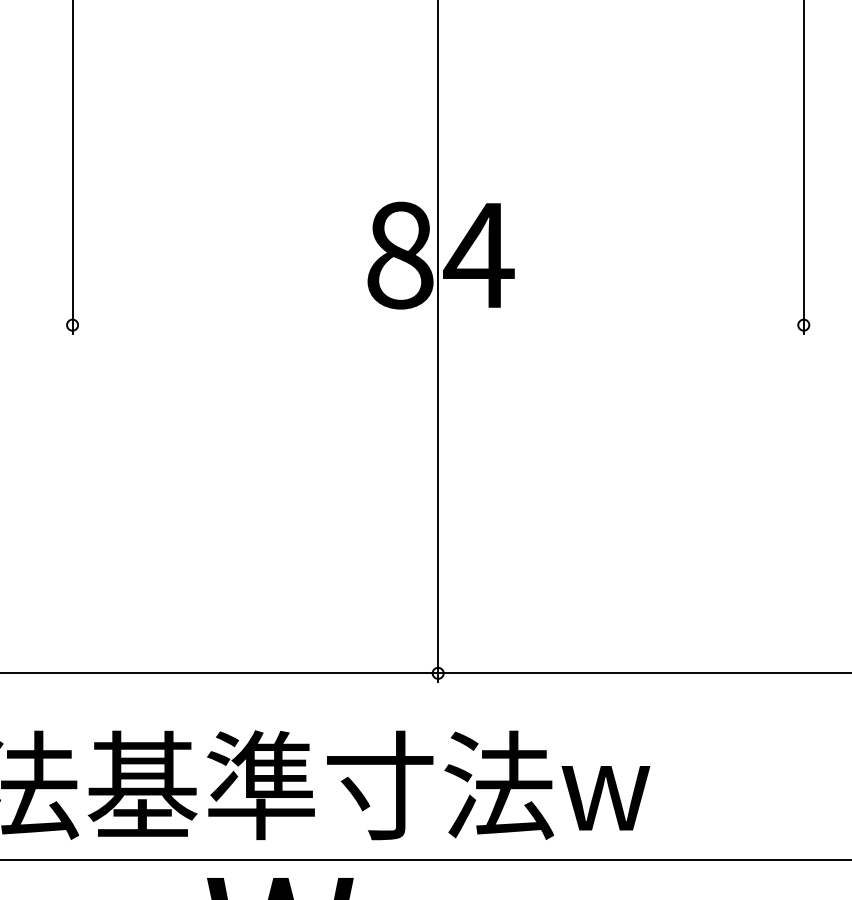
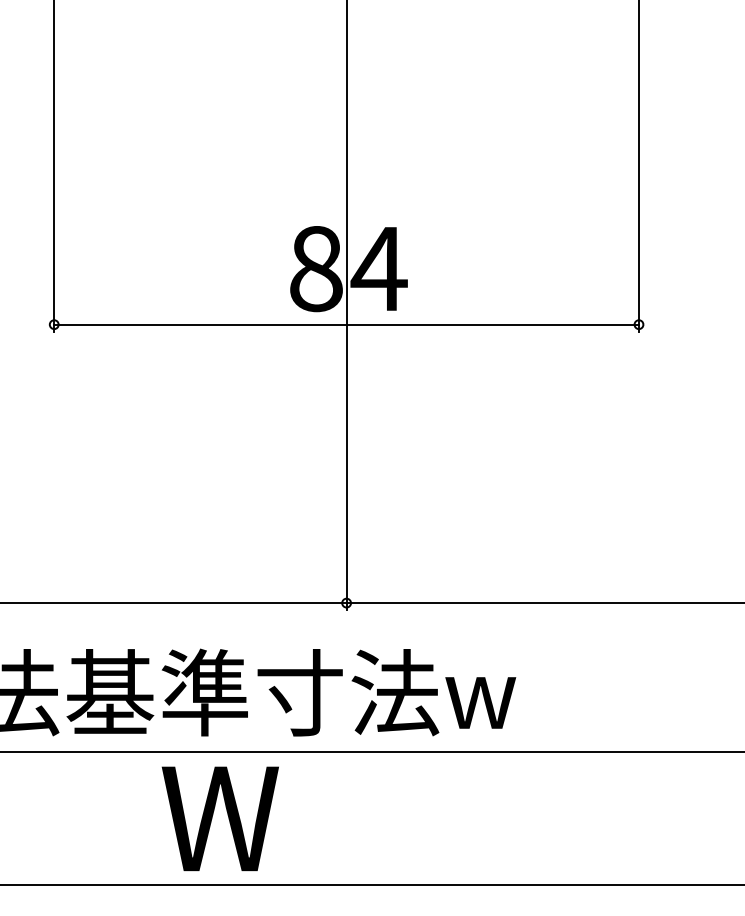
line: (438, 324) -> (346, 324), added

